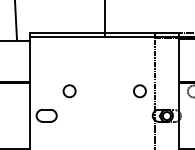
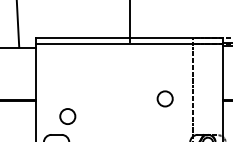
circle: (69, 91) -> (67, 116), moved
circle: (139, 91) -> (164, 99), moved

